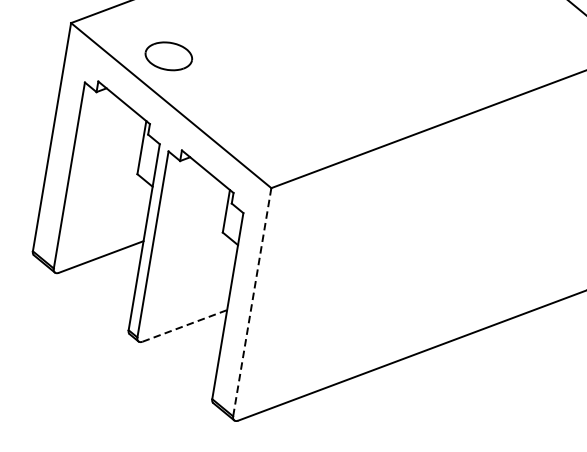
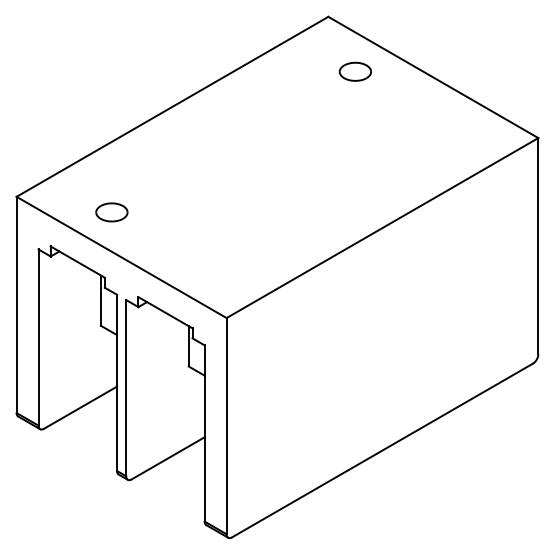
part: (168, 56) -> (111, 212), size x0.71
line: (252, 302) -> (226, 426), dashed -> solid
line: (185, 326) -> (168, 458), dashed -> solid

